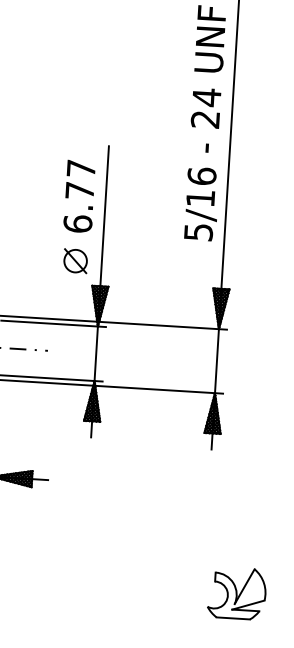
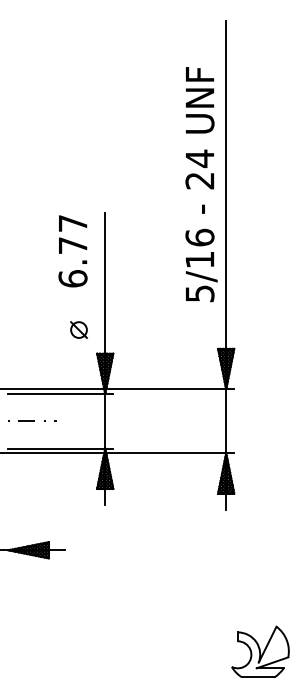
text: (79, 196) -> (72, 251), moved
part: (75, 260) -> (78, 329), size x0.7

